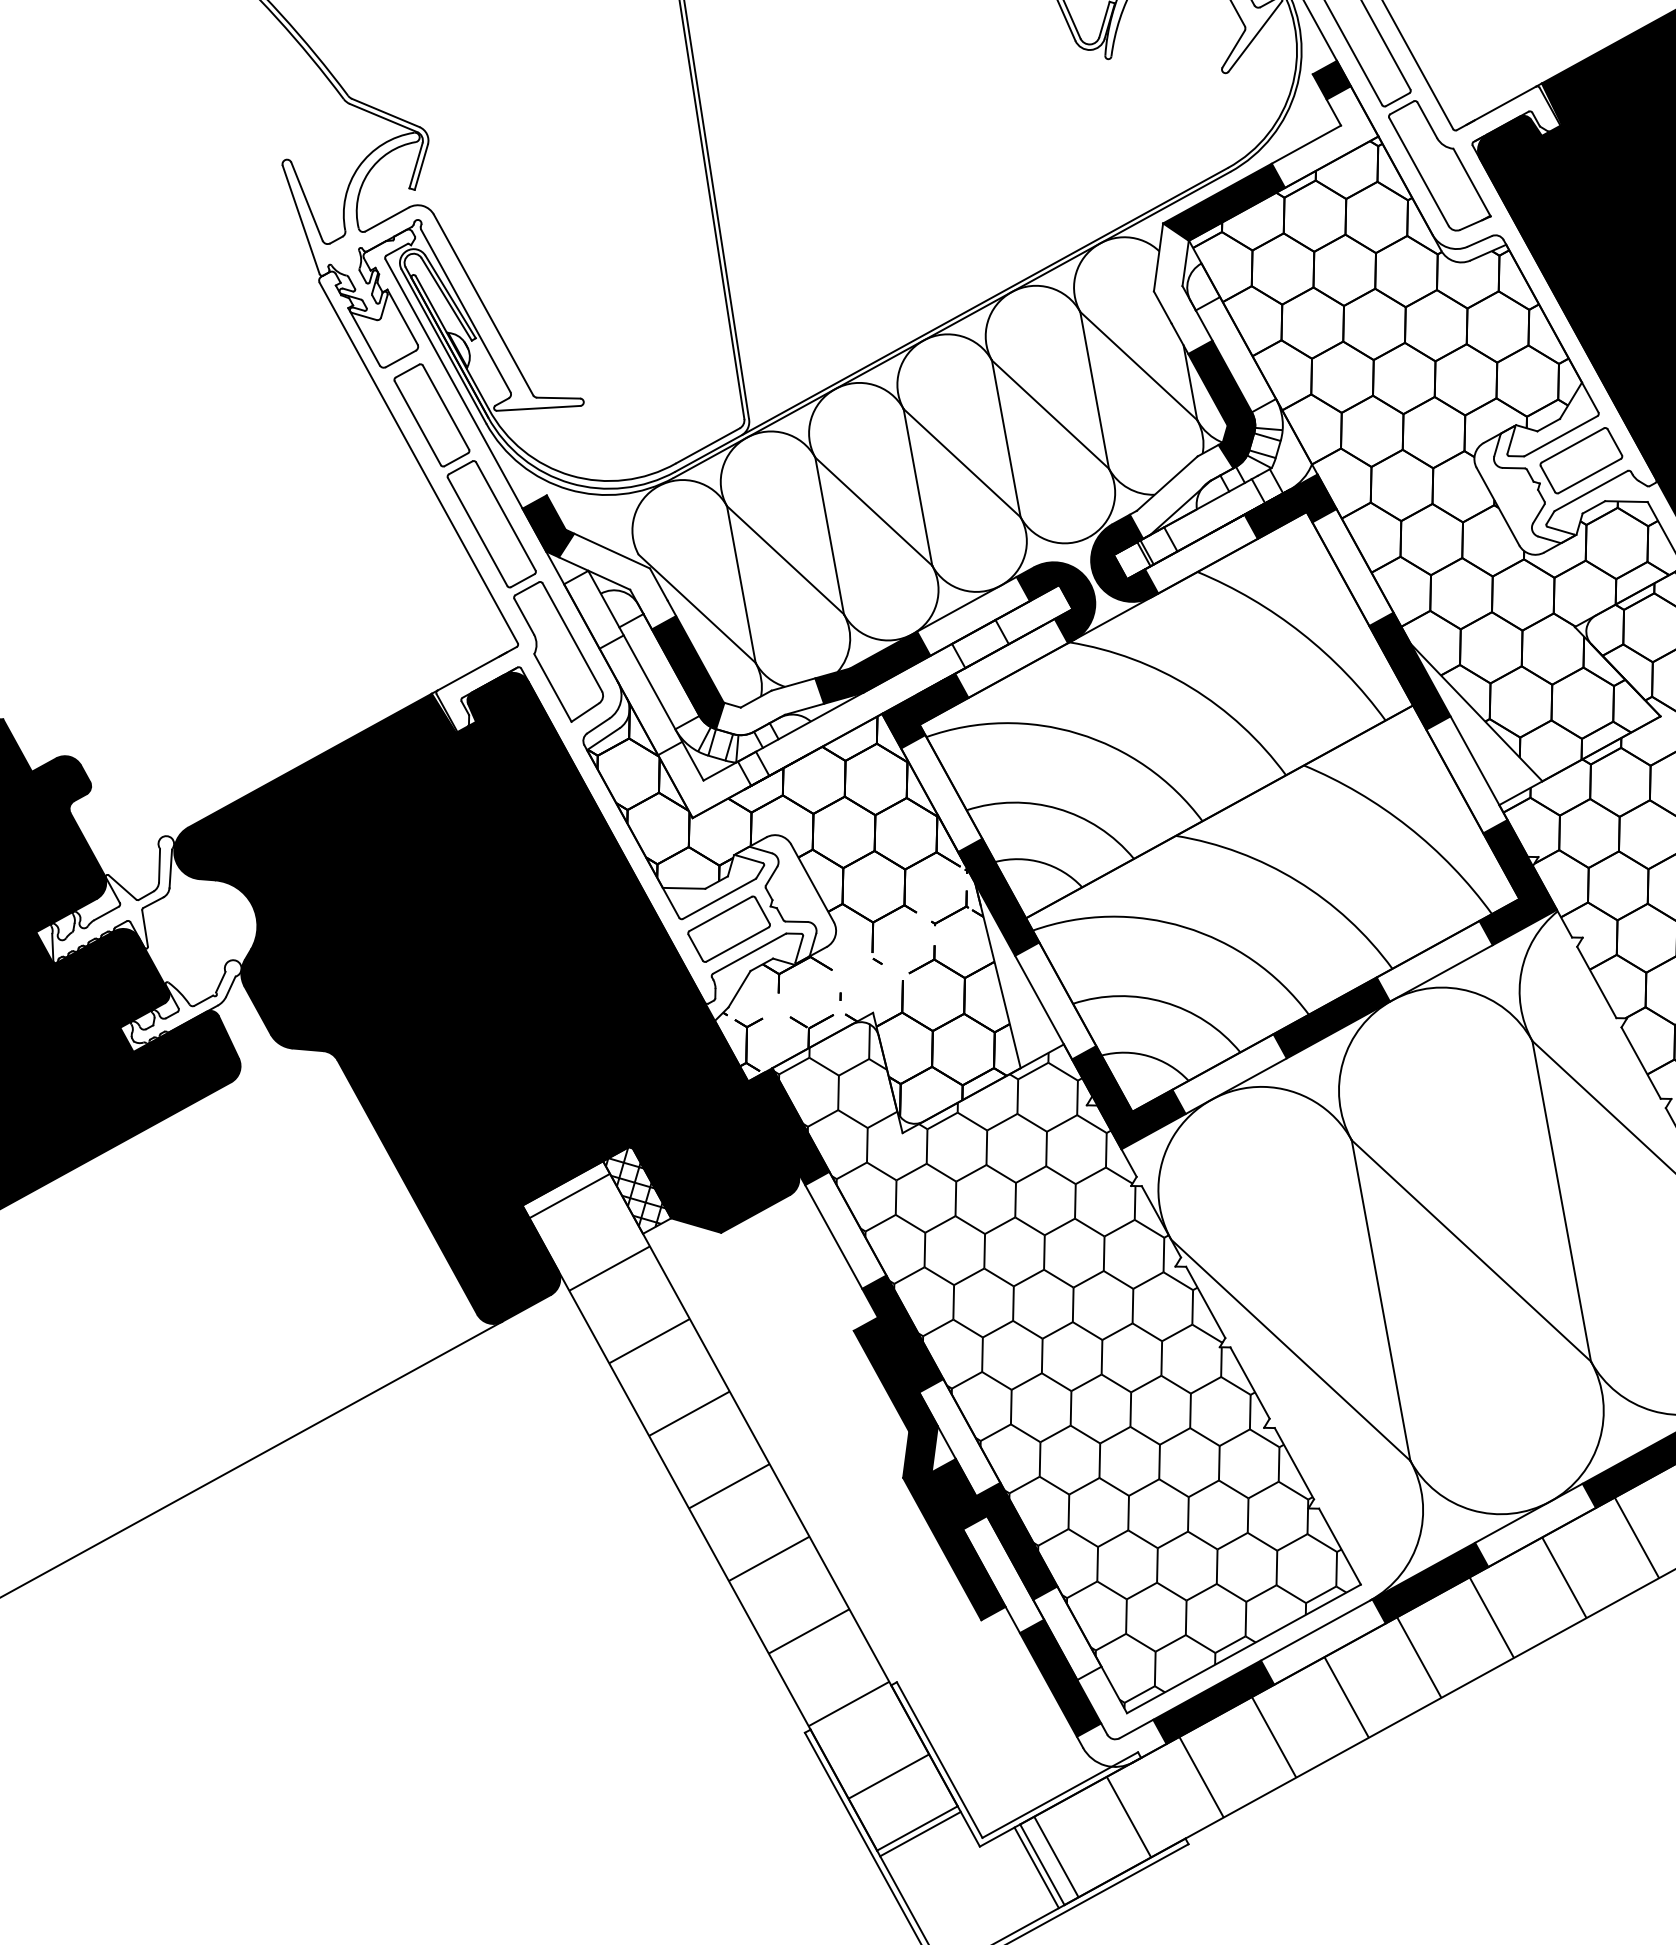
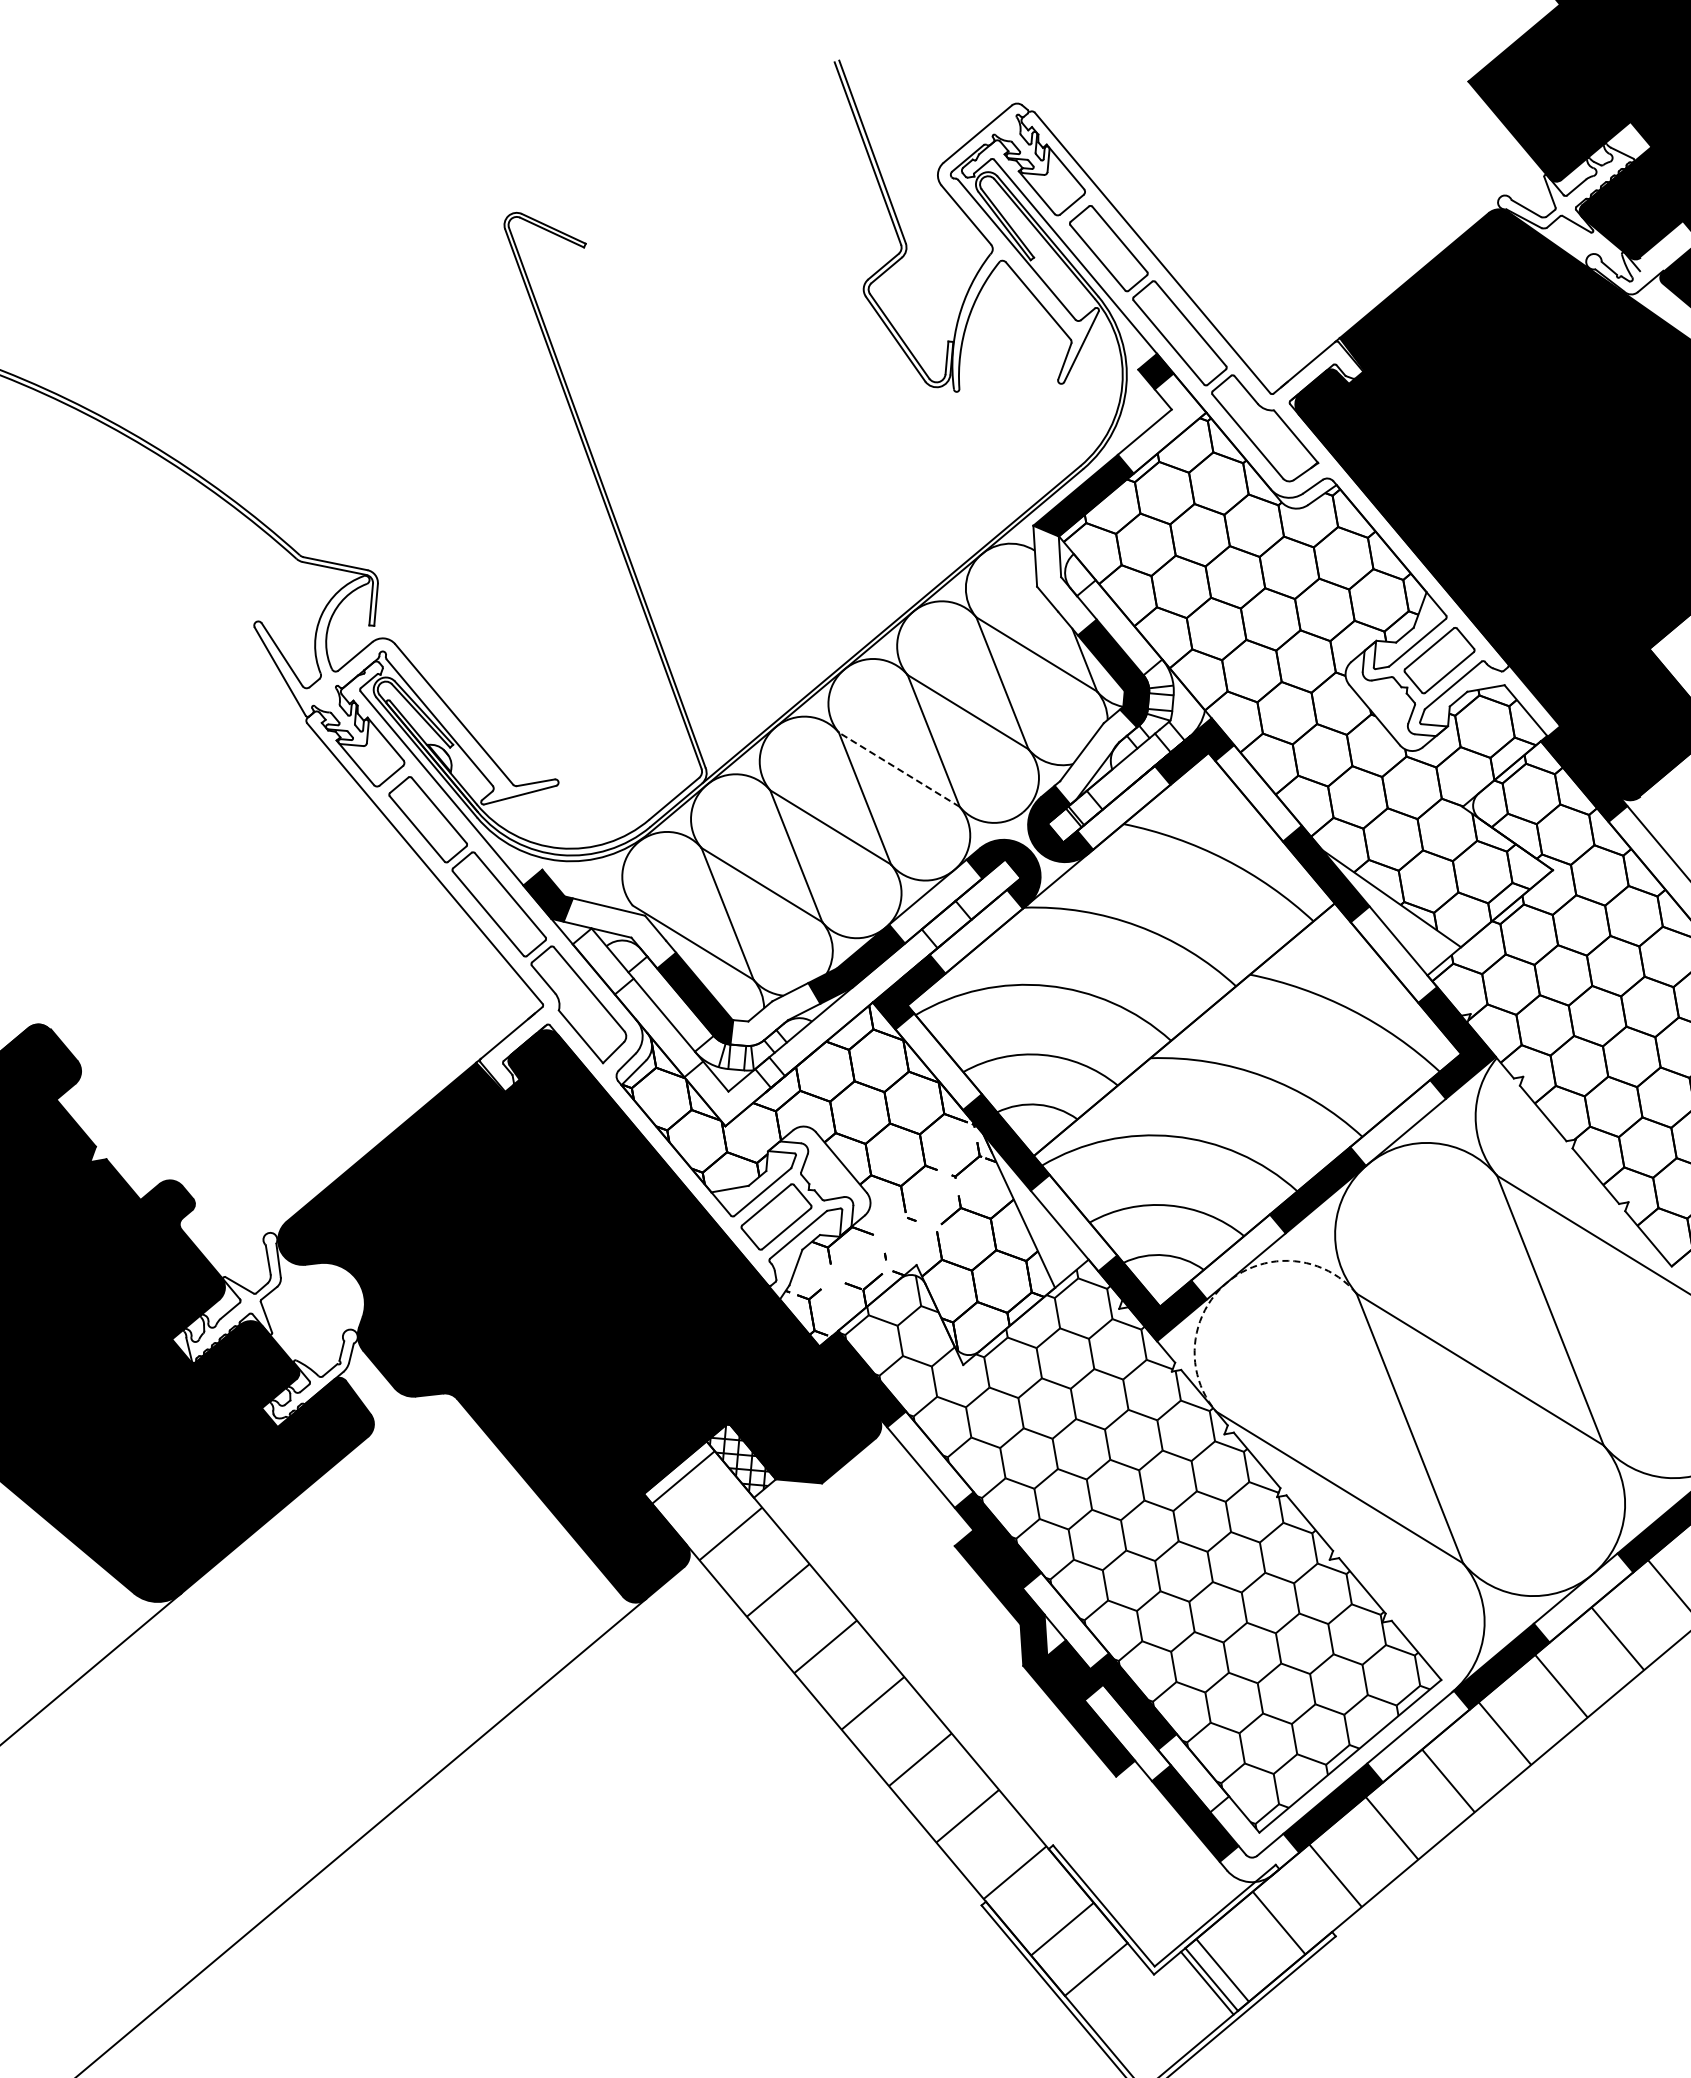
line: (962, 462) -> (899, 769), solid -> dashed
arc: (1211, 1099) -> (1227, 1282), solid -> dashed
line: (920, 1833) -> (1099, 1973), removed

